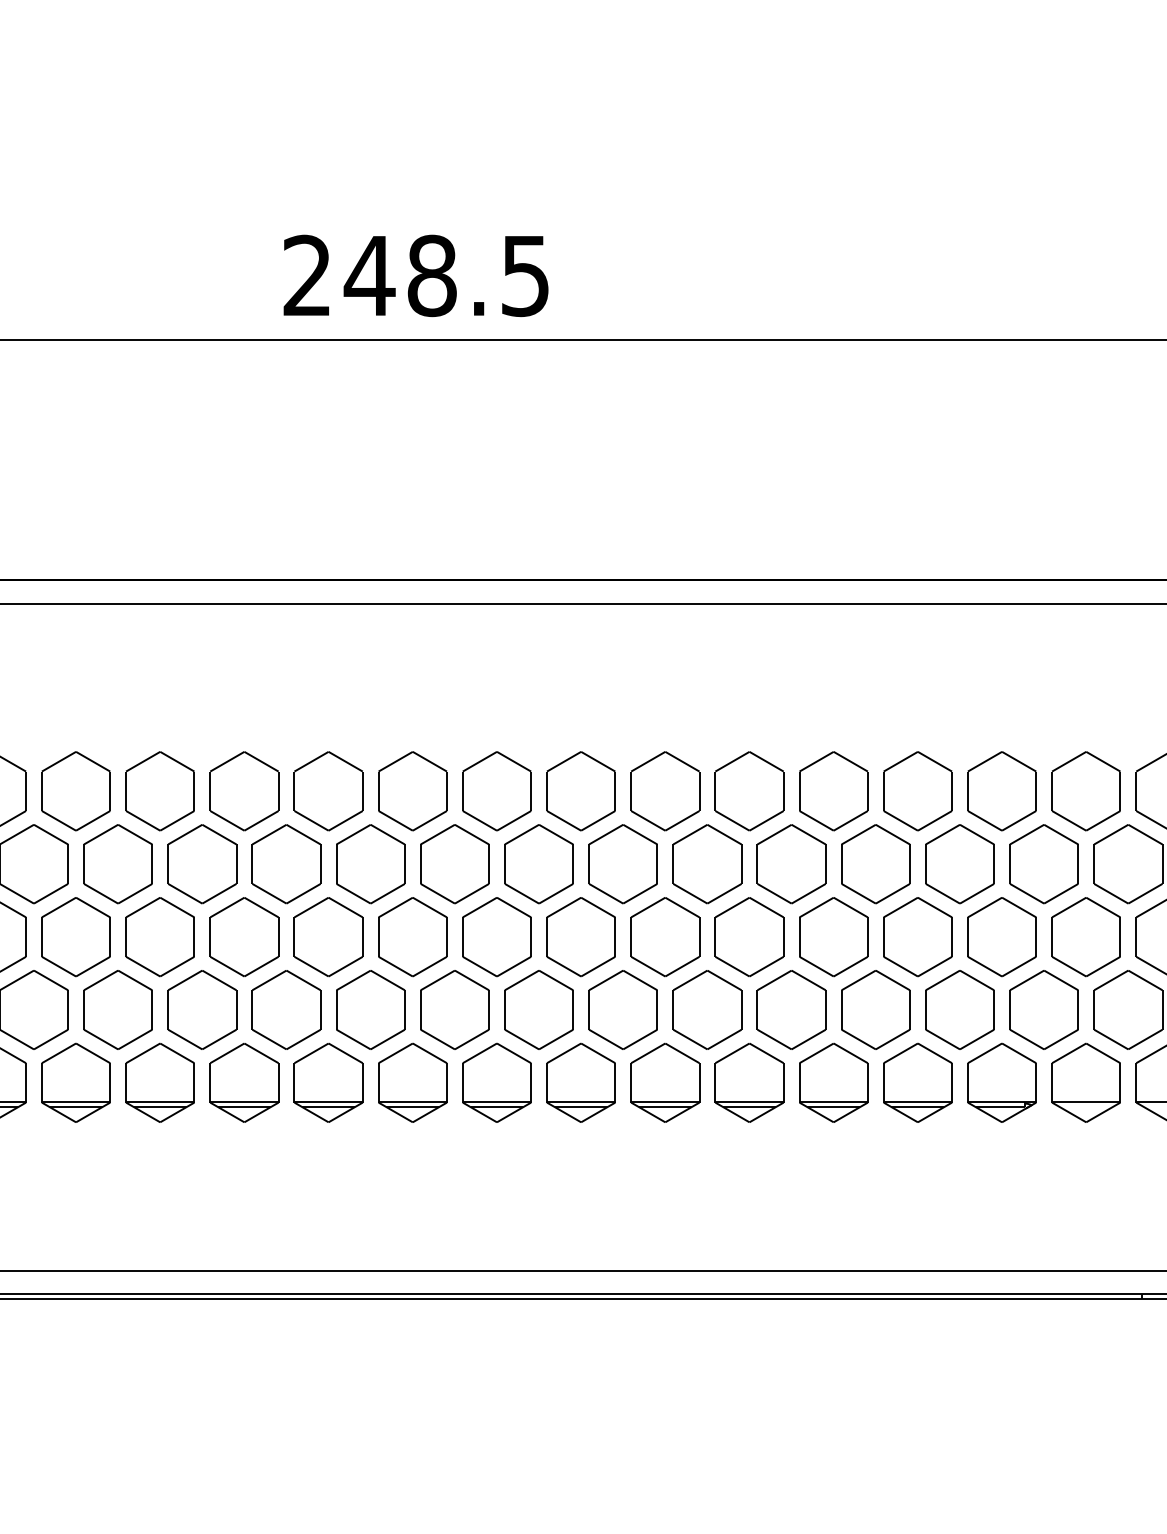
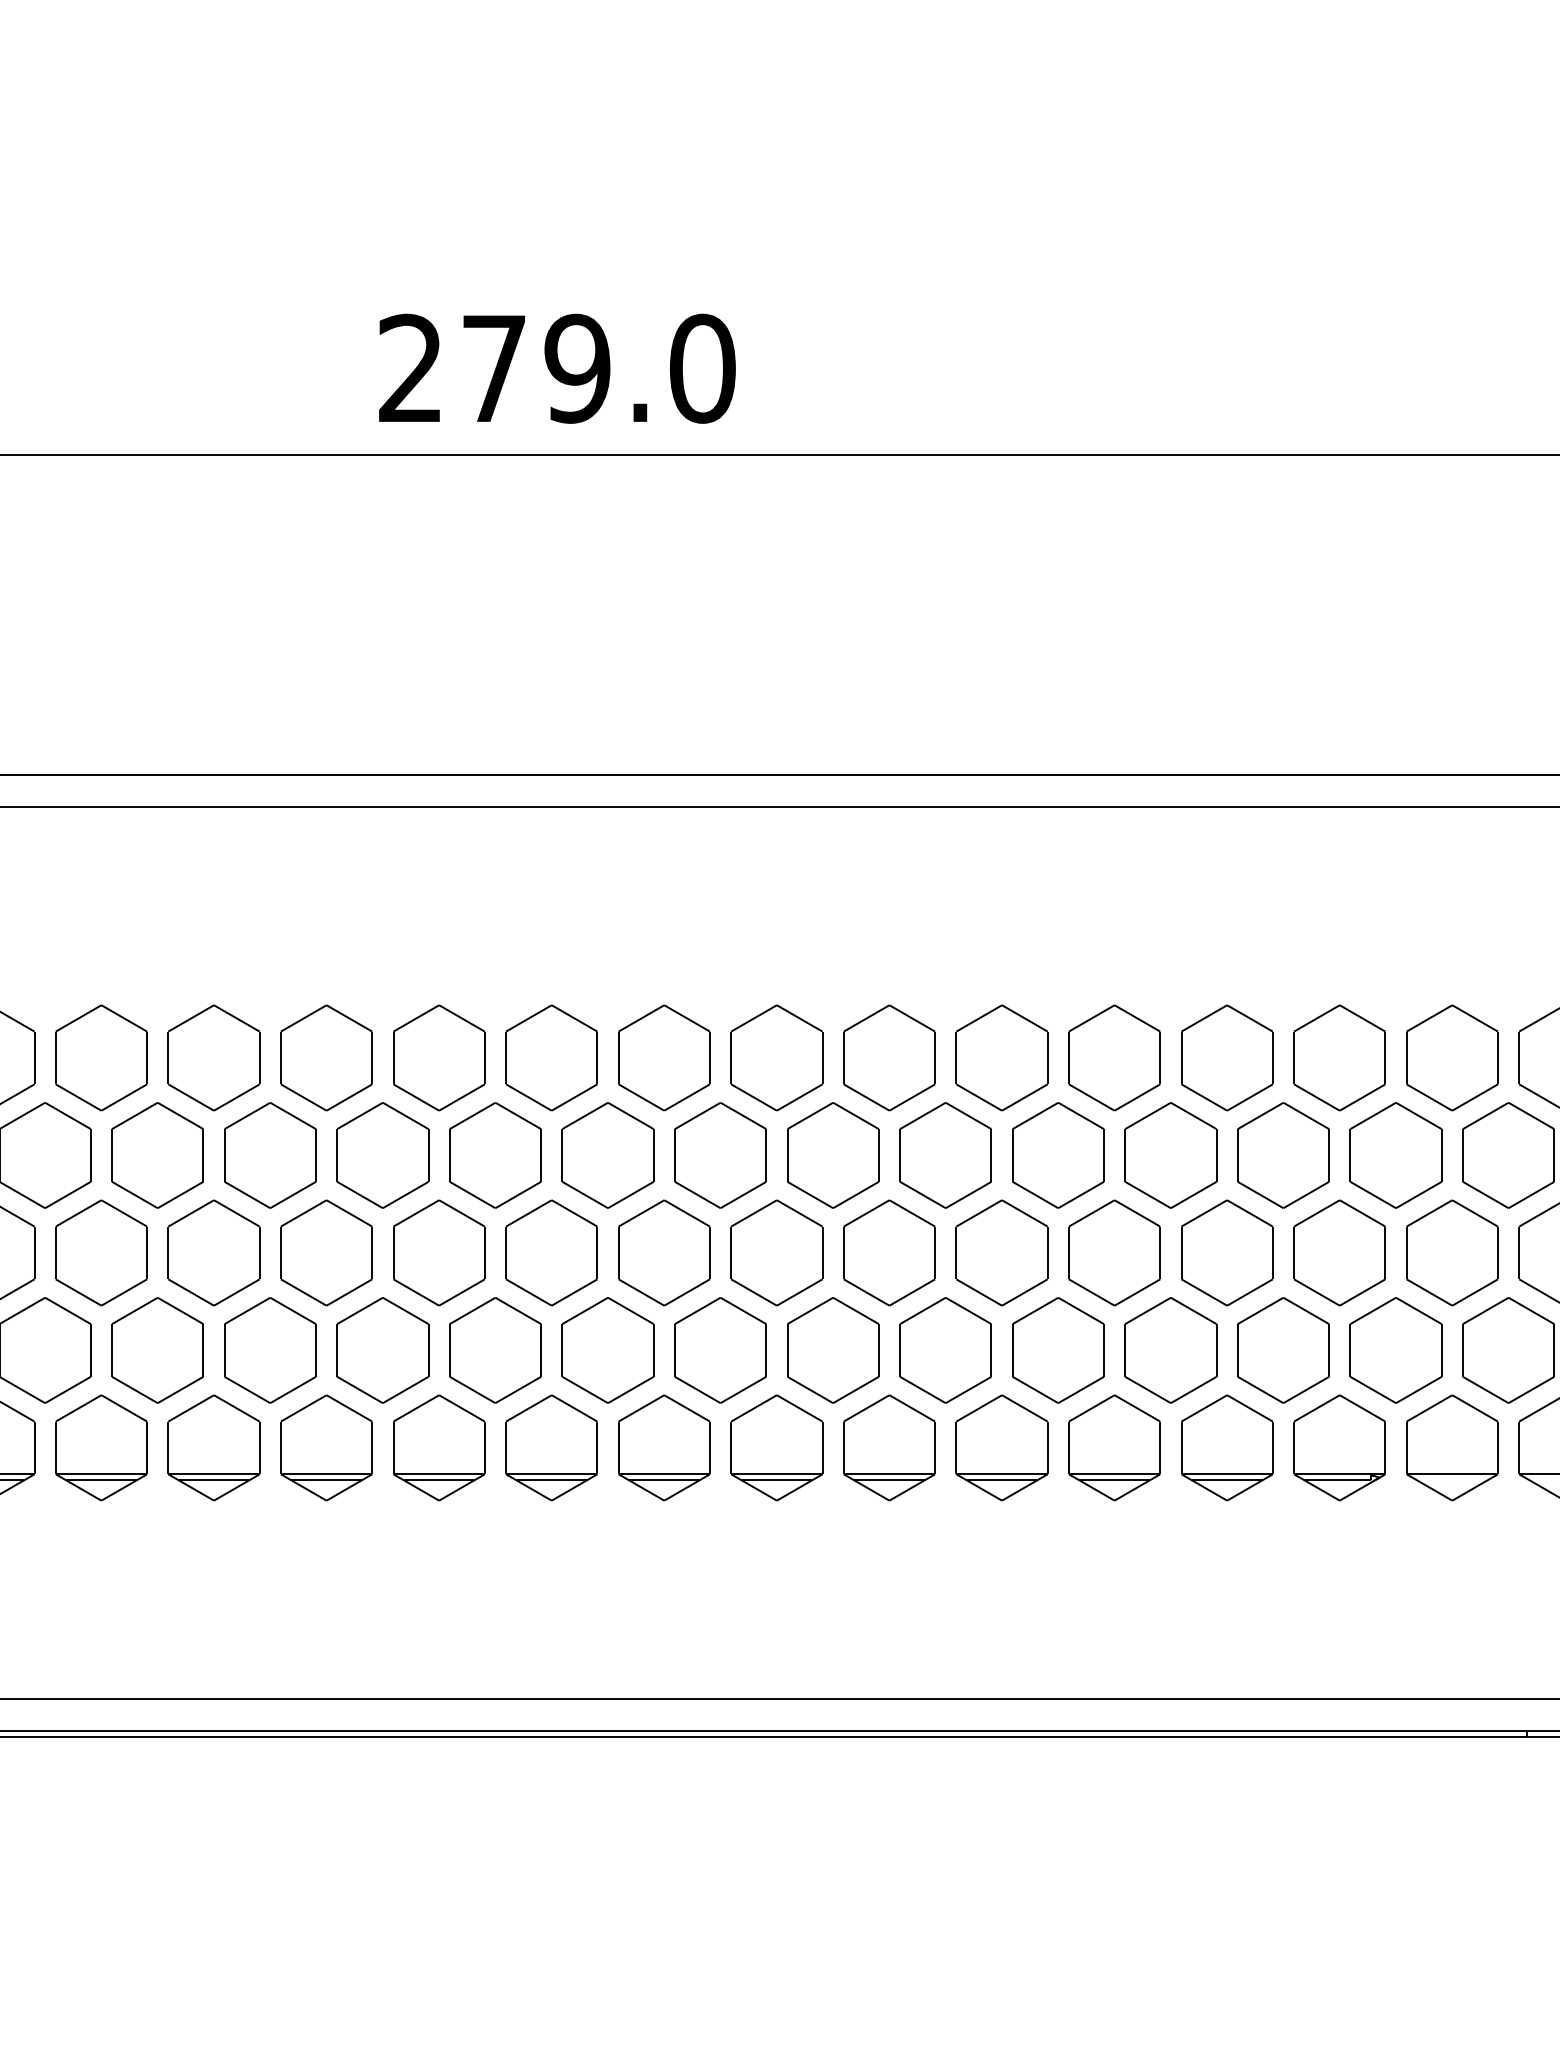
text: (447, 275) -> (597, 368), 248.5 -> 279.0

